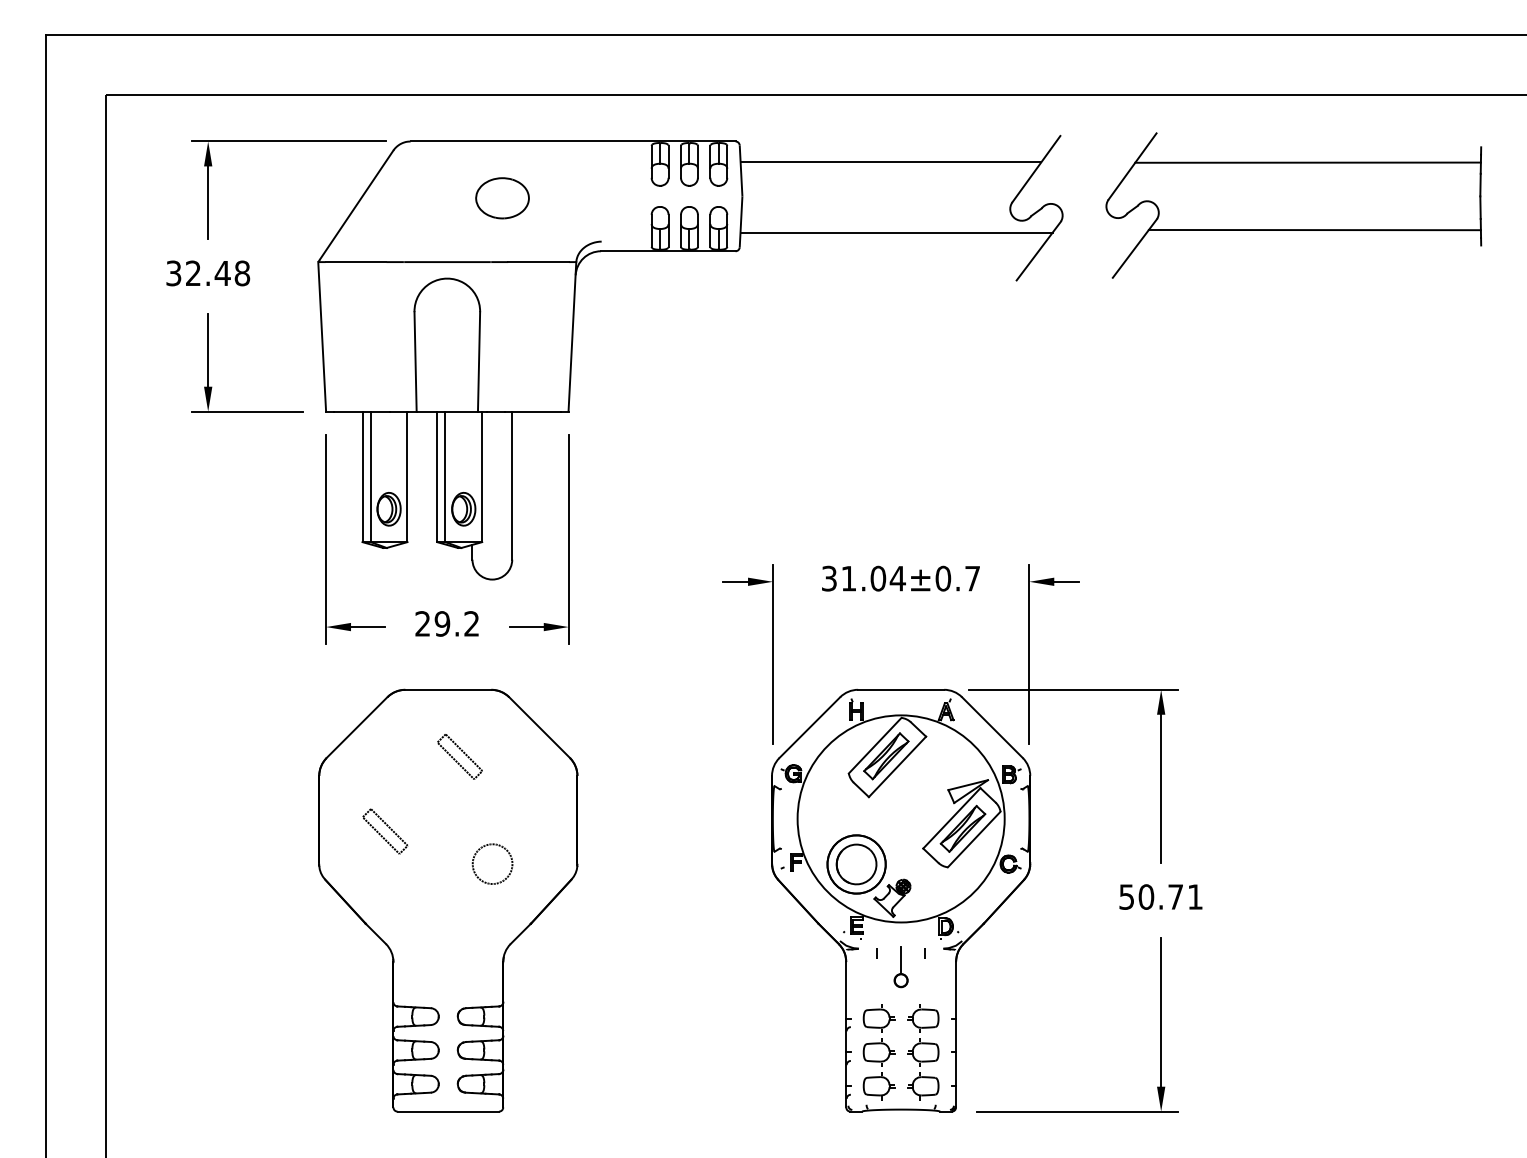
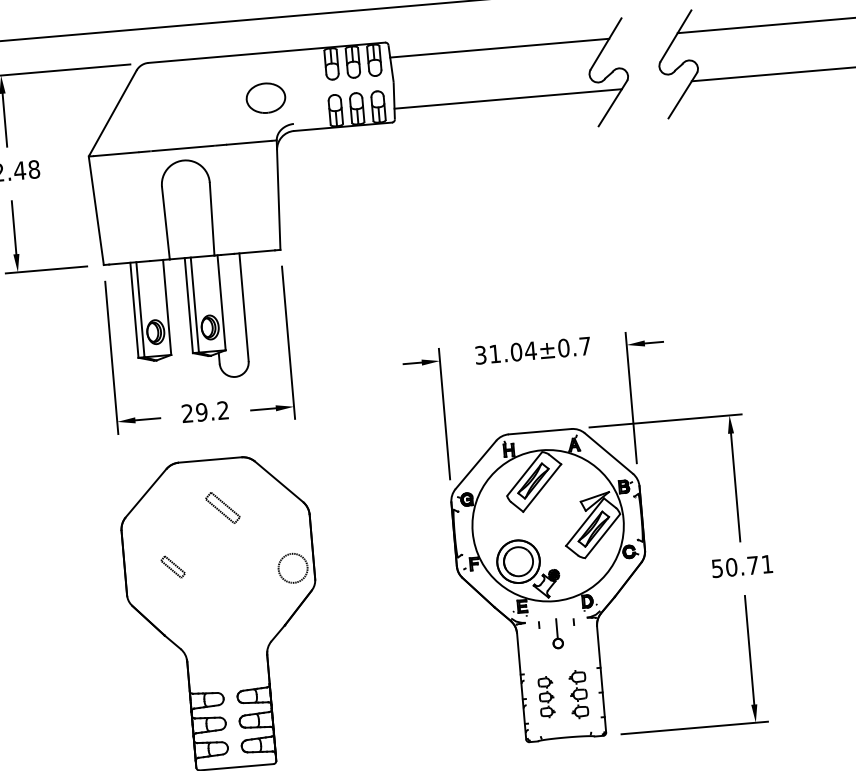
part: (502, 198) -> (265, 98), moved
part: (385, 831) -> (173, 567), size x0.7
circle: (492, 863) -> (292, 567), moved
part: (878, 1052) -> (546, 697), size x0.6
part: (923, 1052) -> (579, 694), size x0.7

